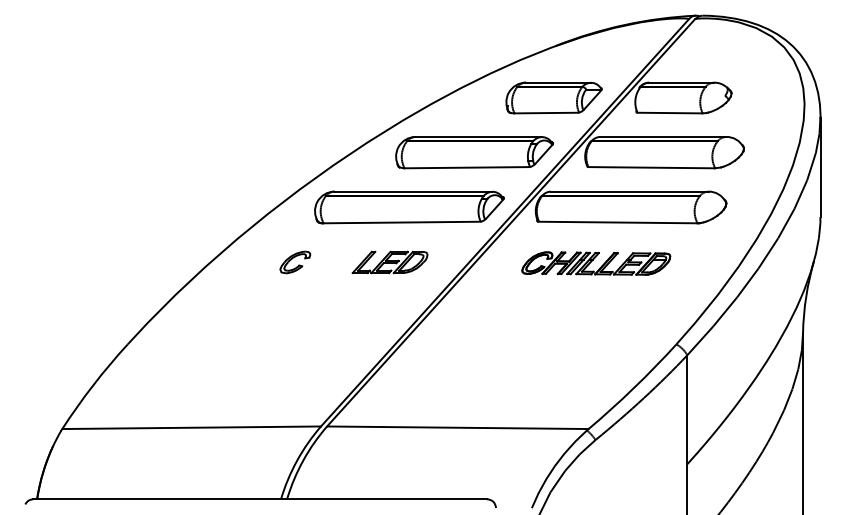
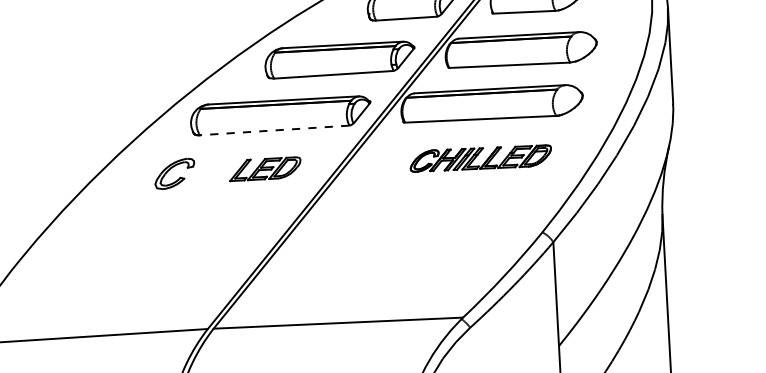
line: (401, 222) -> (274, 130), solid -> dashed
part: (295, 262) -> (175, 174), size x1.4
part: (596, 263) -> (481, 158), moved

